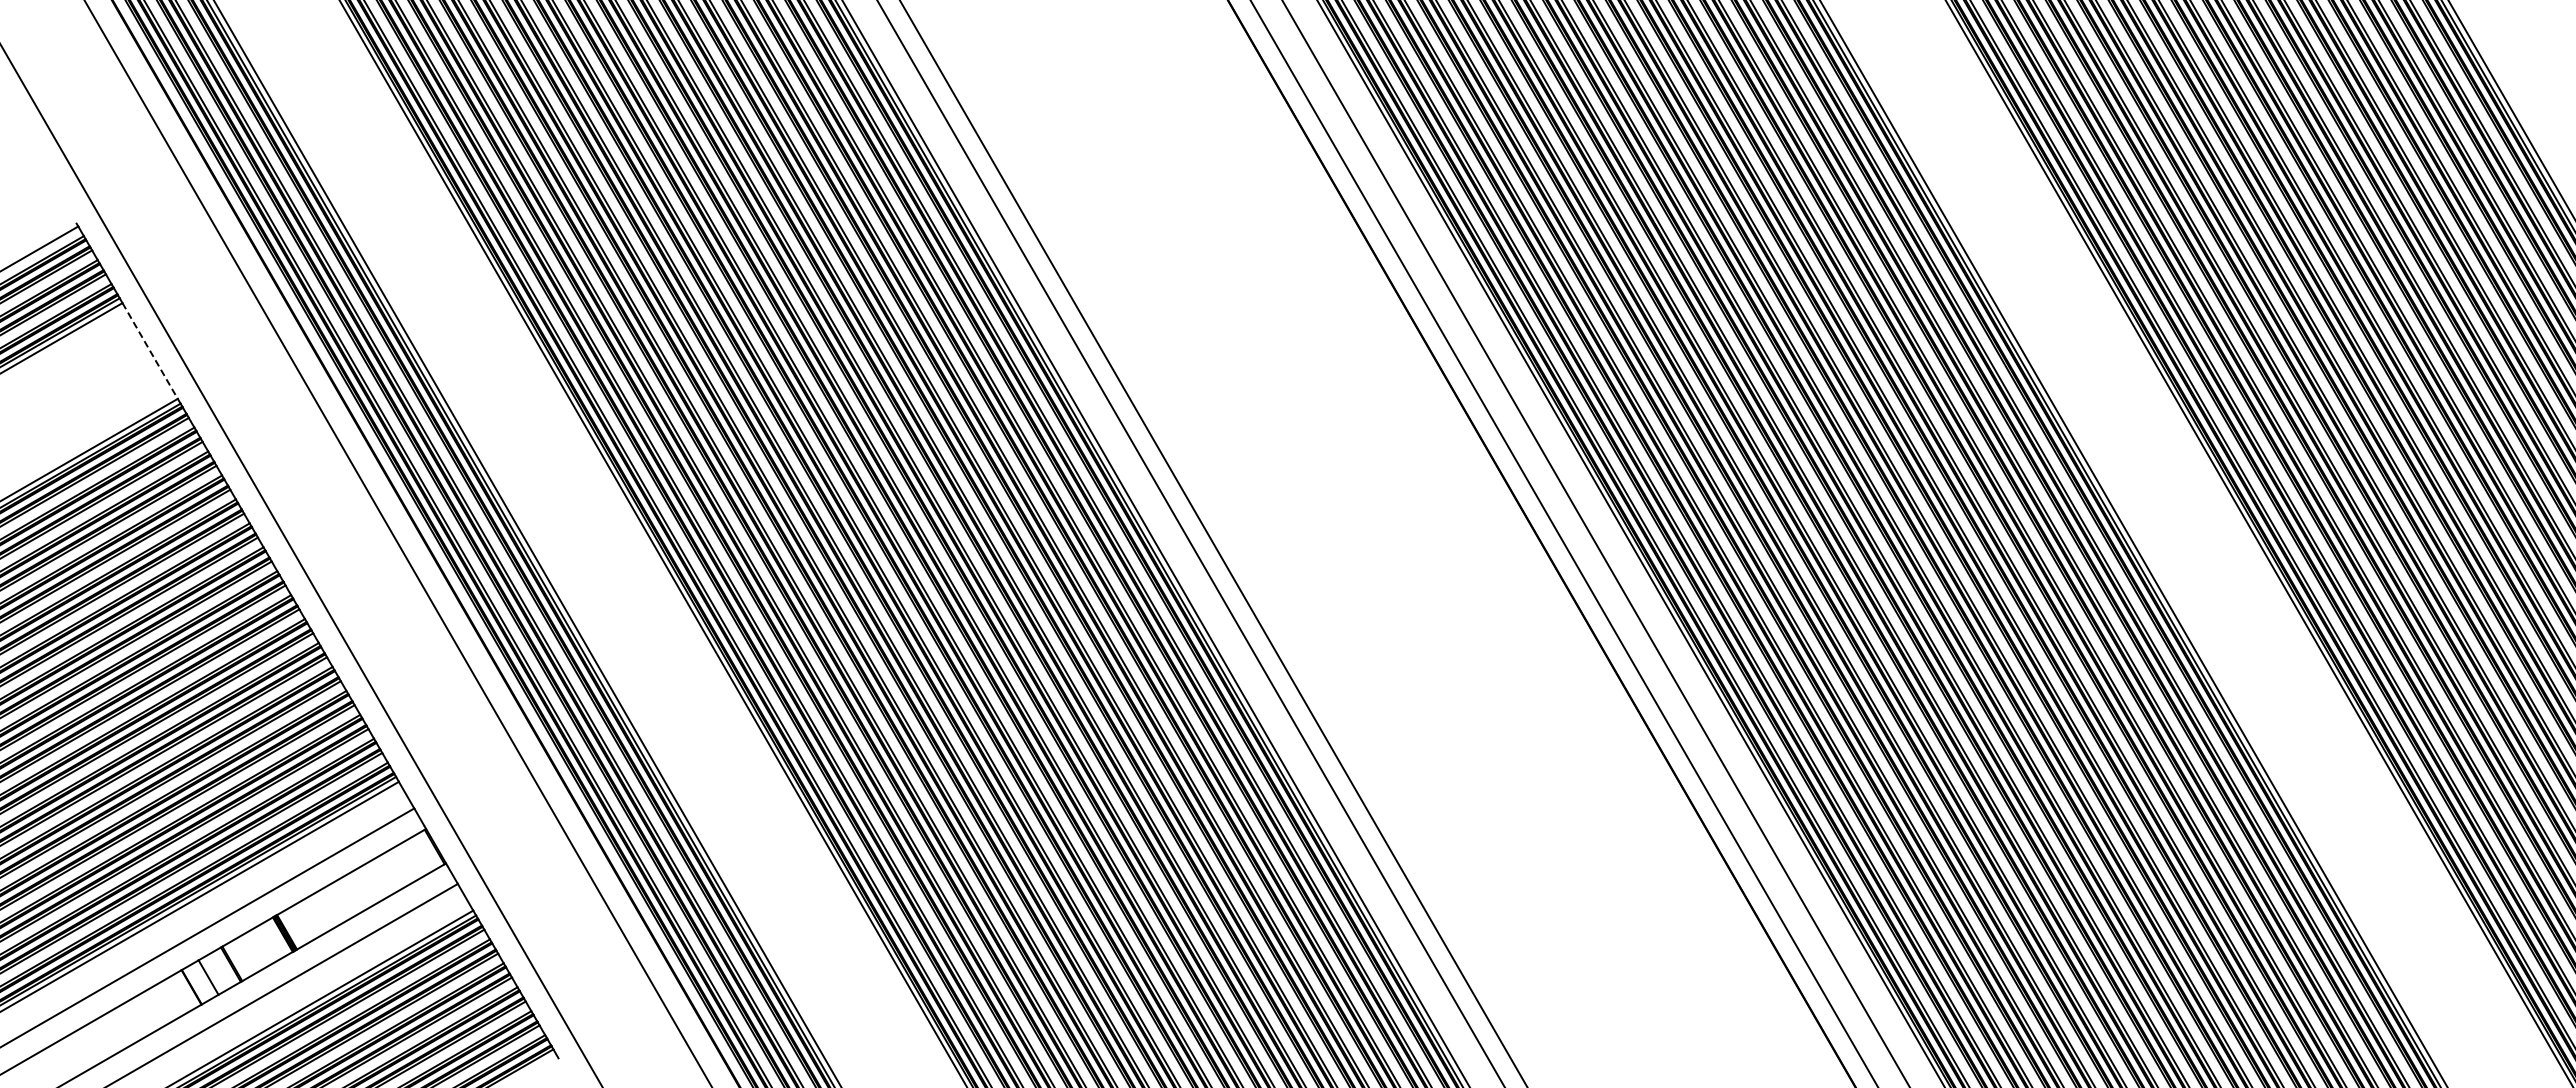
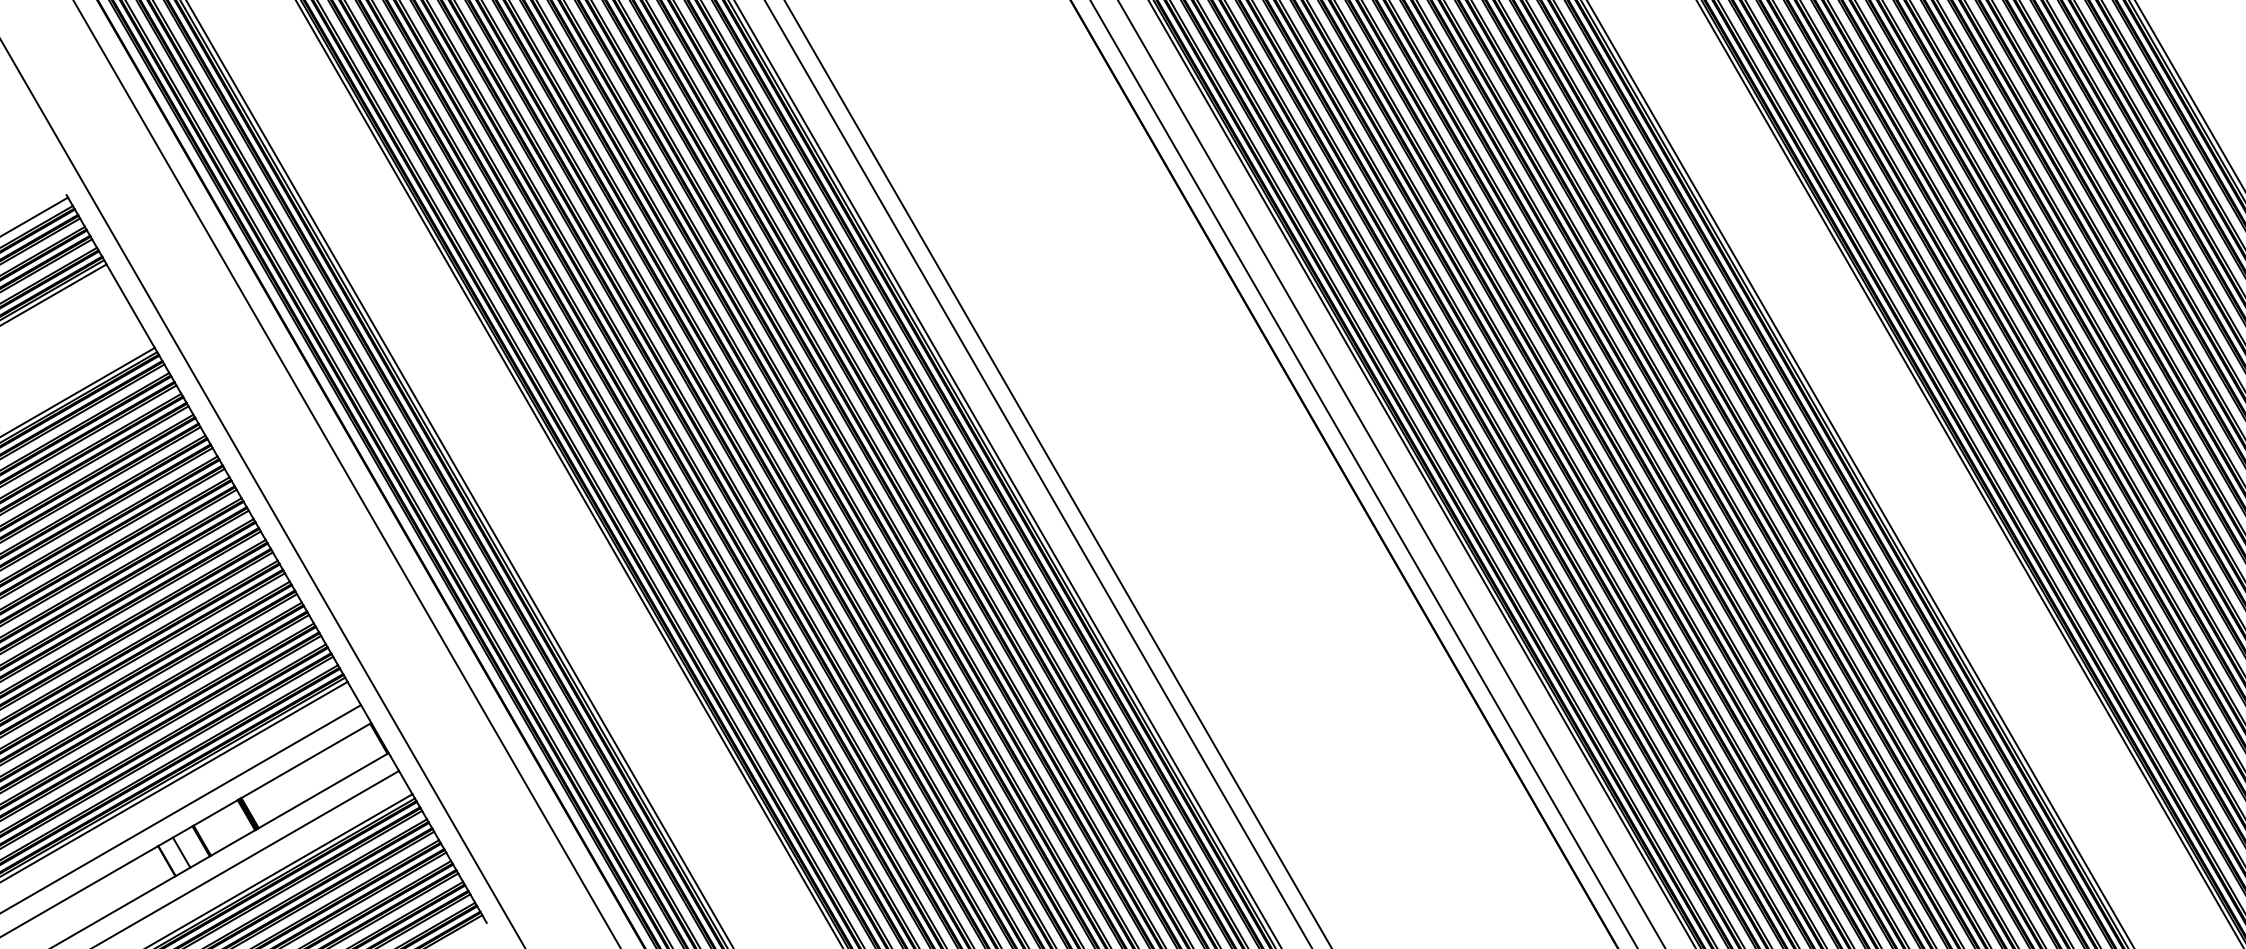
line: (150, 351) -> (130, 306), dashed -> solid

